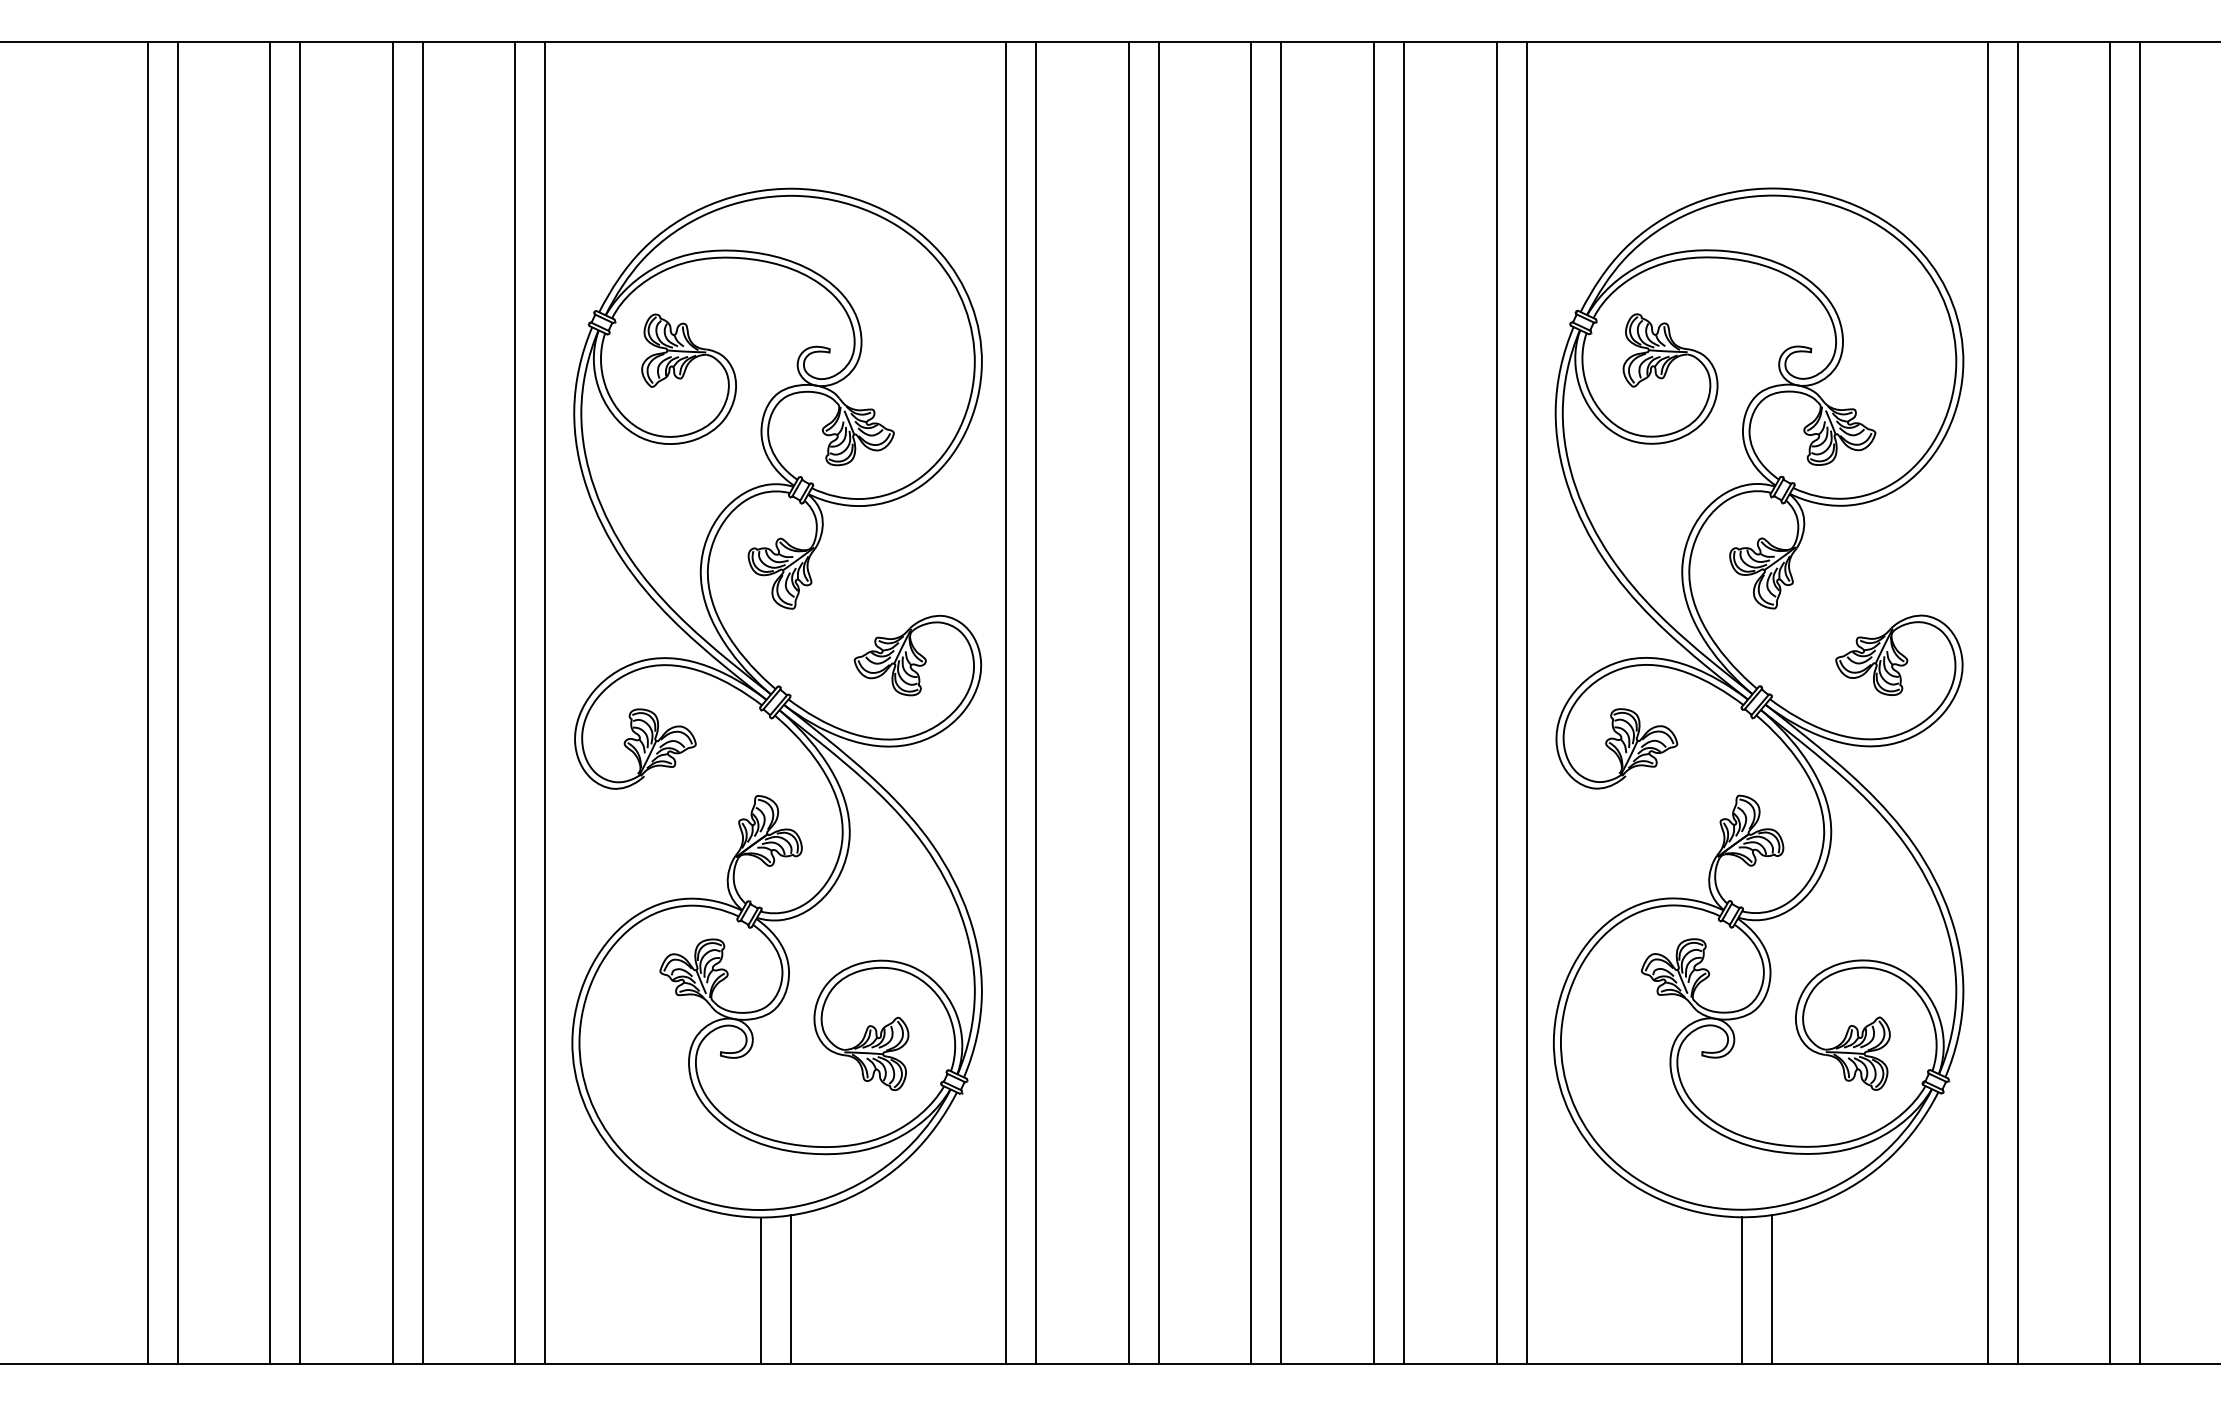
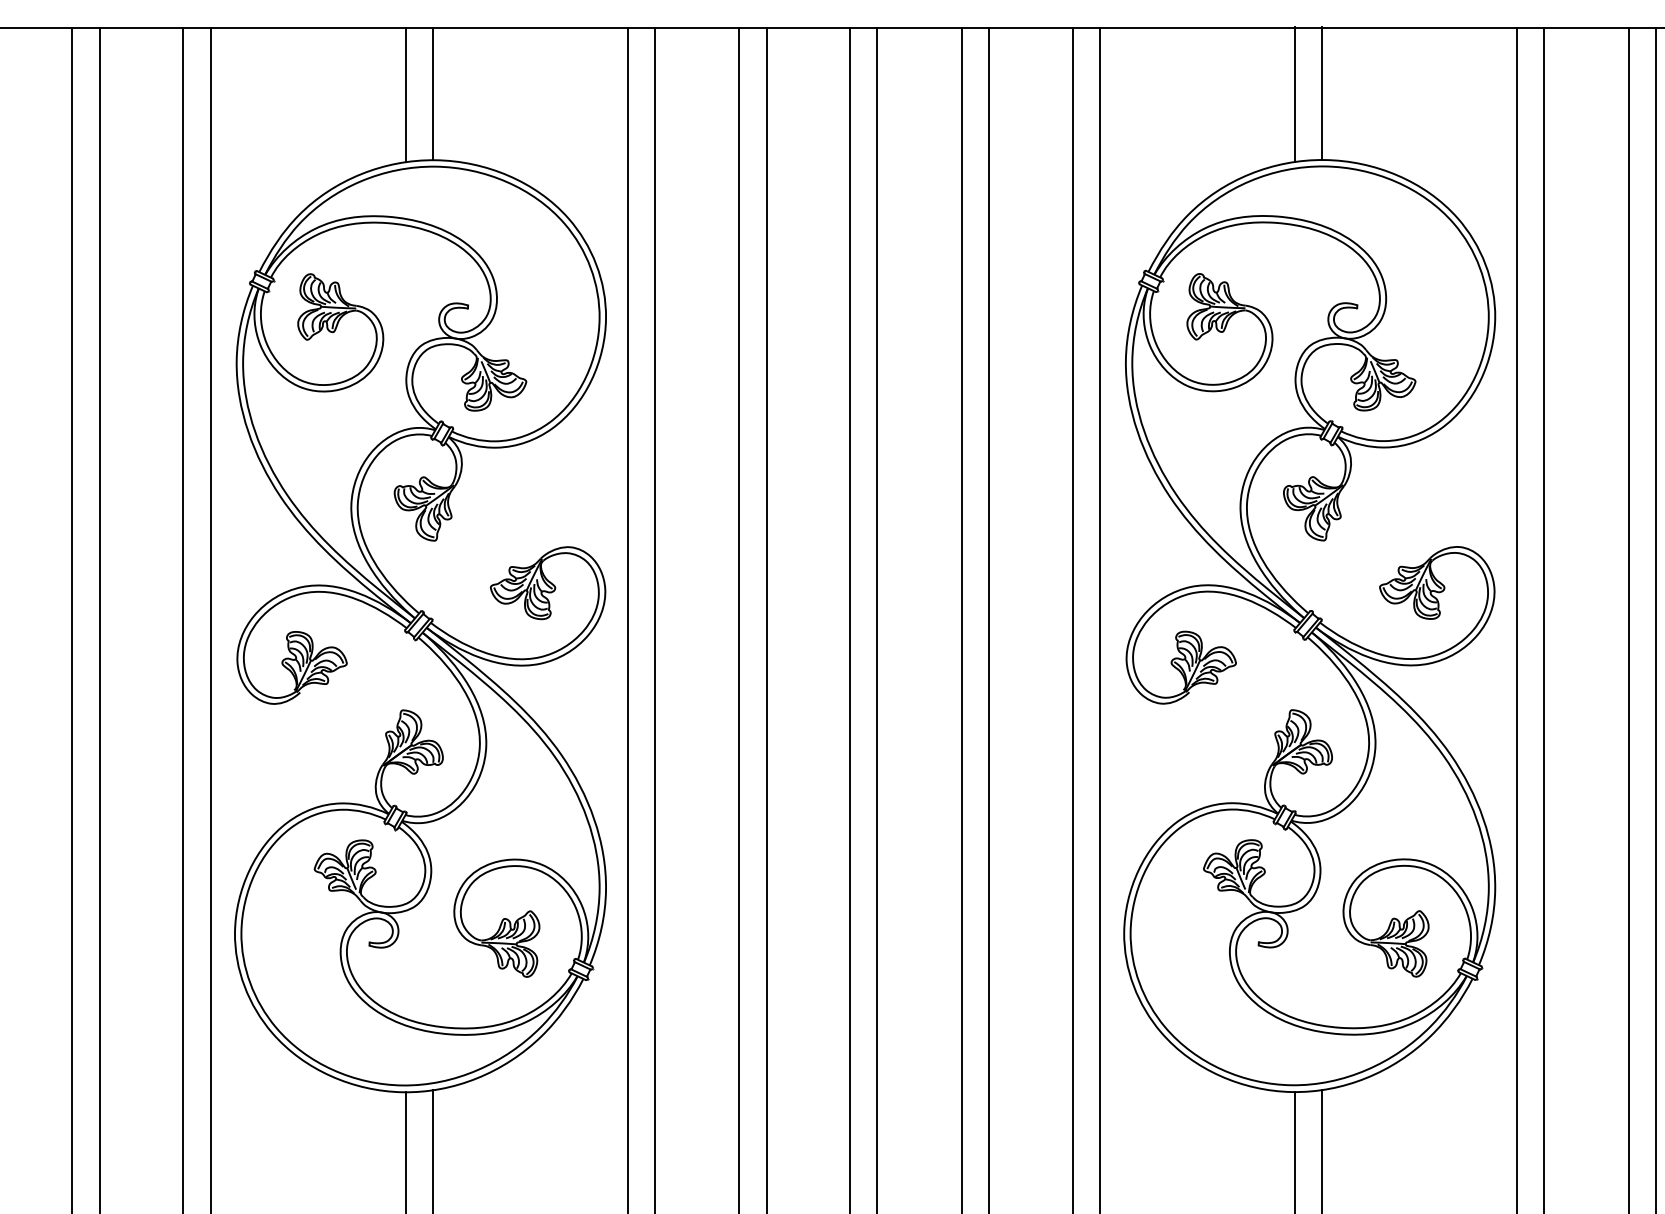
line: (790, 115) -> (432, 93), added
line: (1772, 115) -> (1322, 93), added
line: (760, 116) -> (405, 94), added
line: (1742, 116) -> (1295, 94), added

